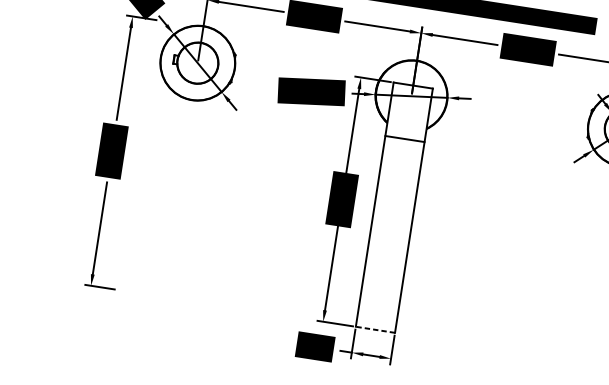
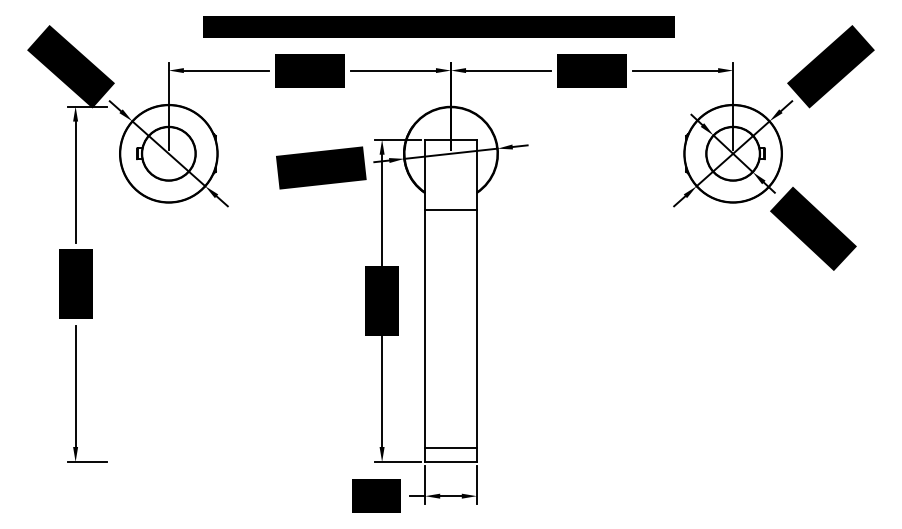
line: (376, 318) -> (450, 447), added
line: (375, 330) -> (451, 462), dashed -> solid

